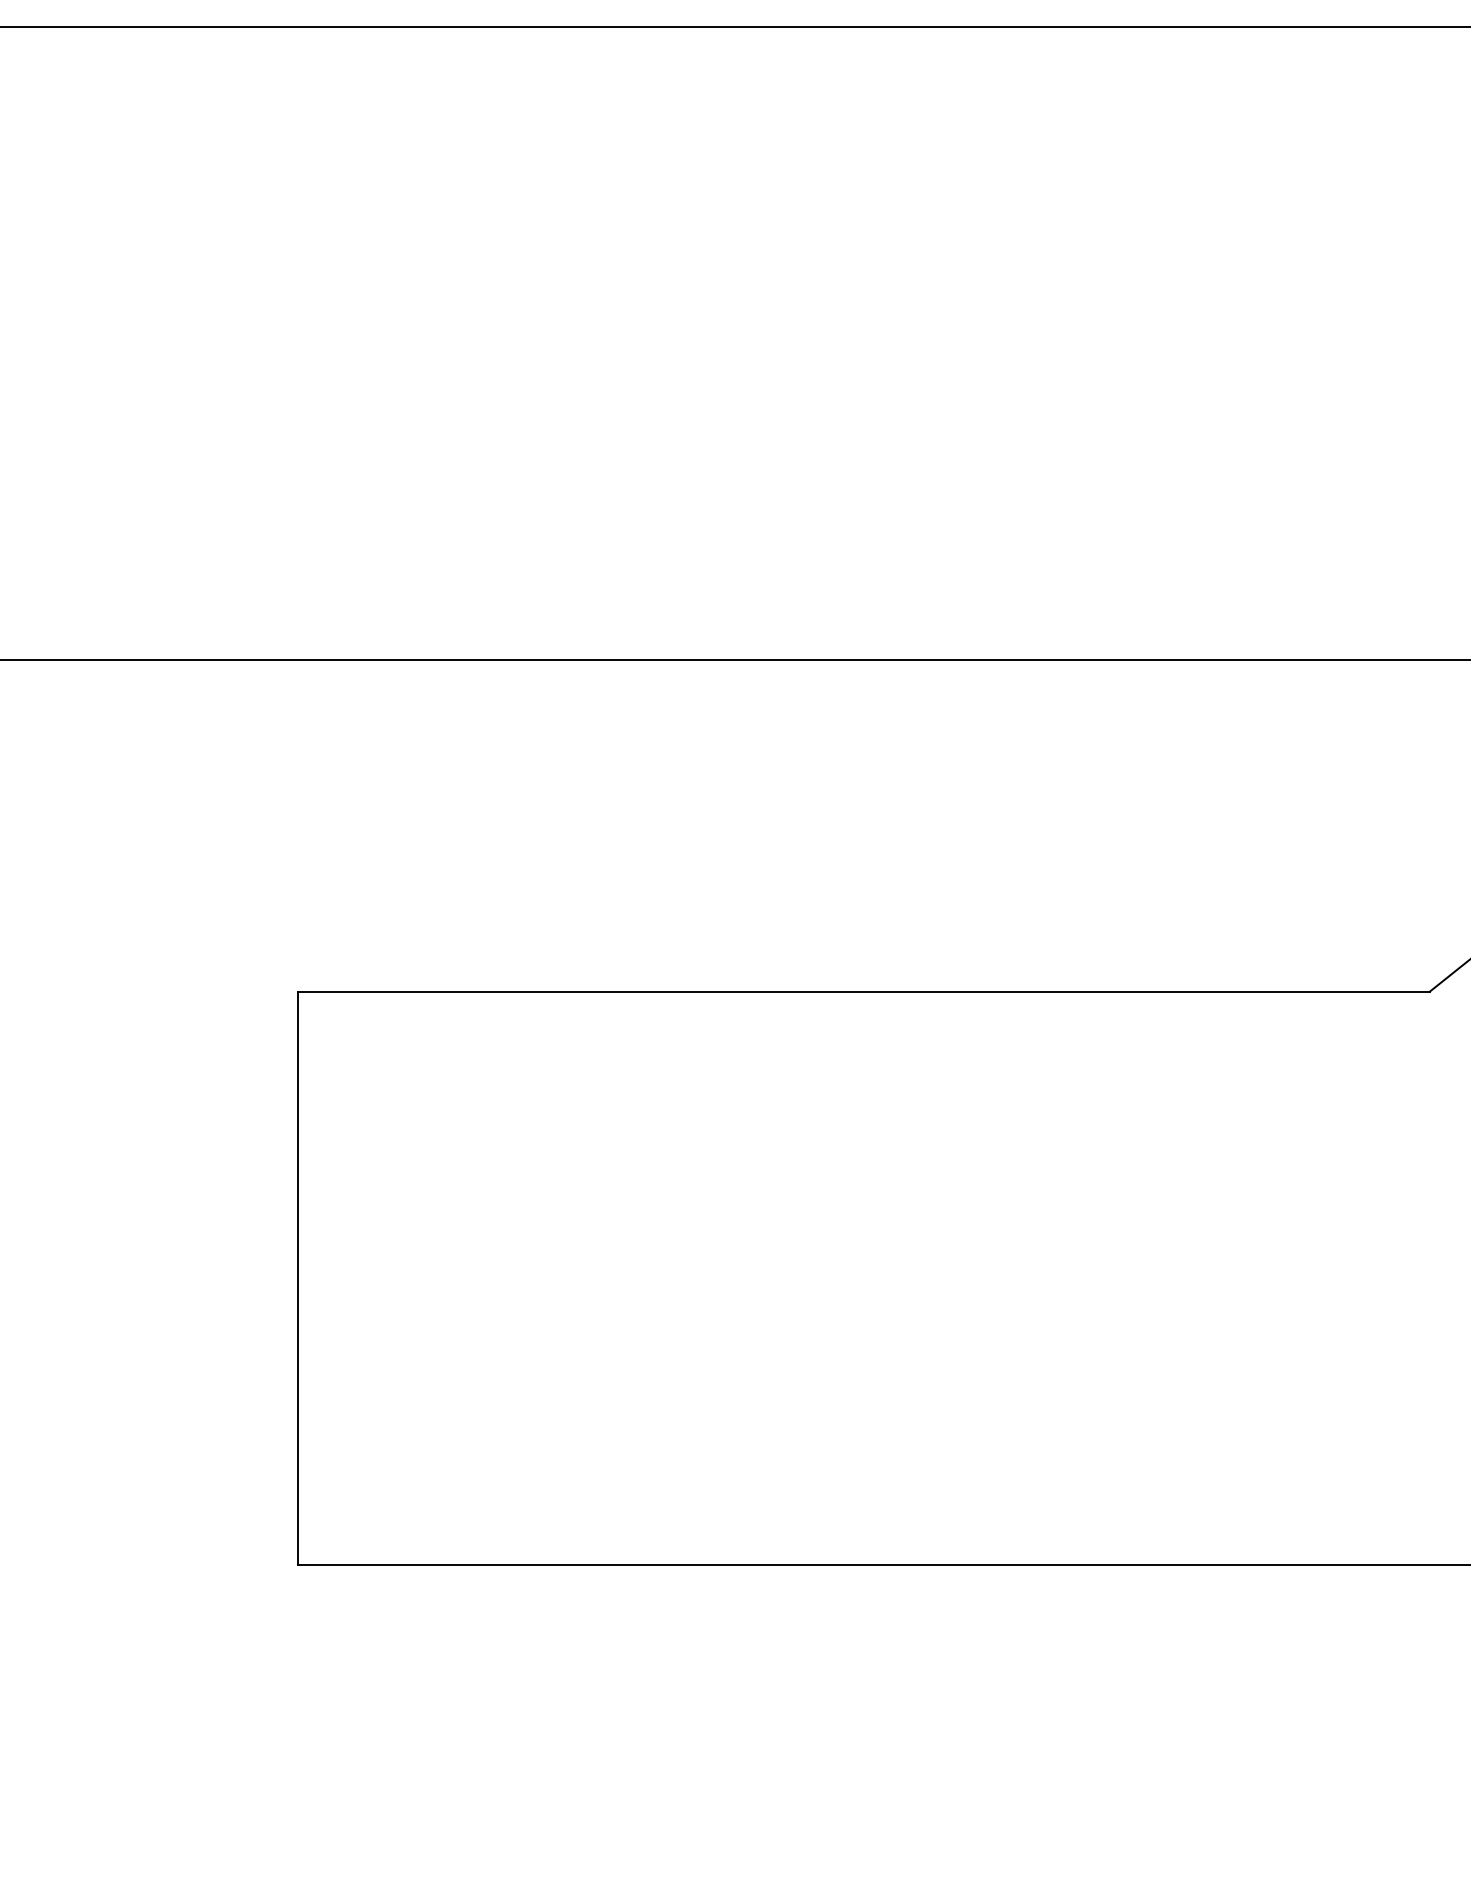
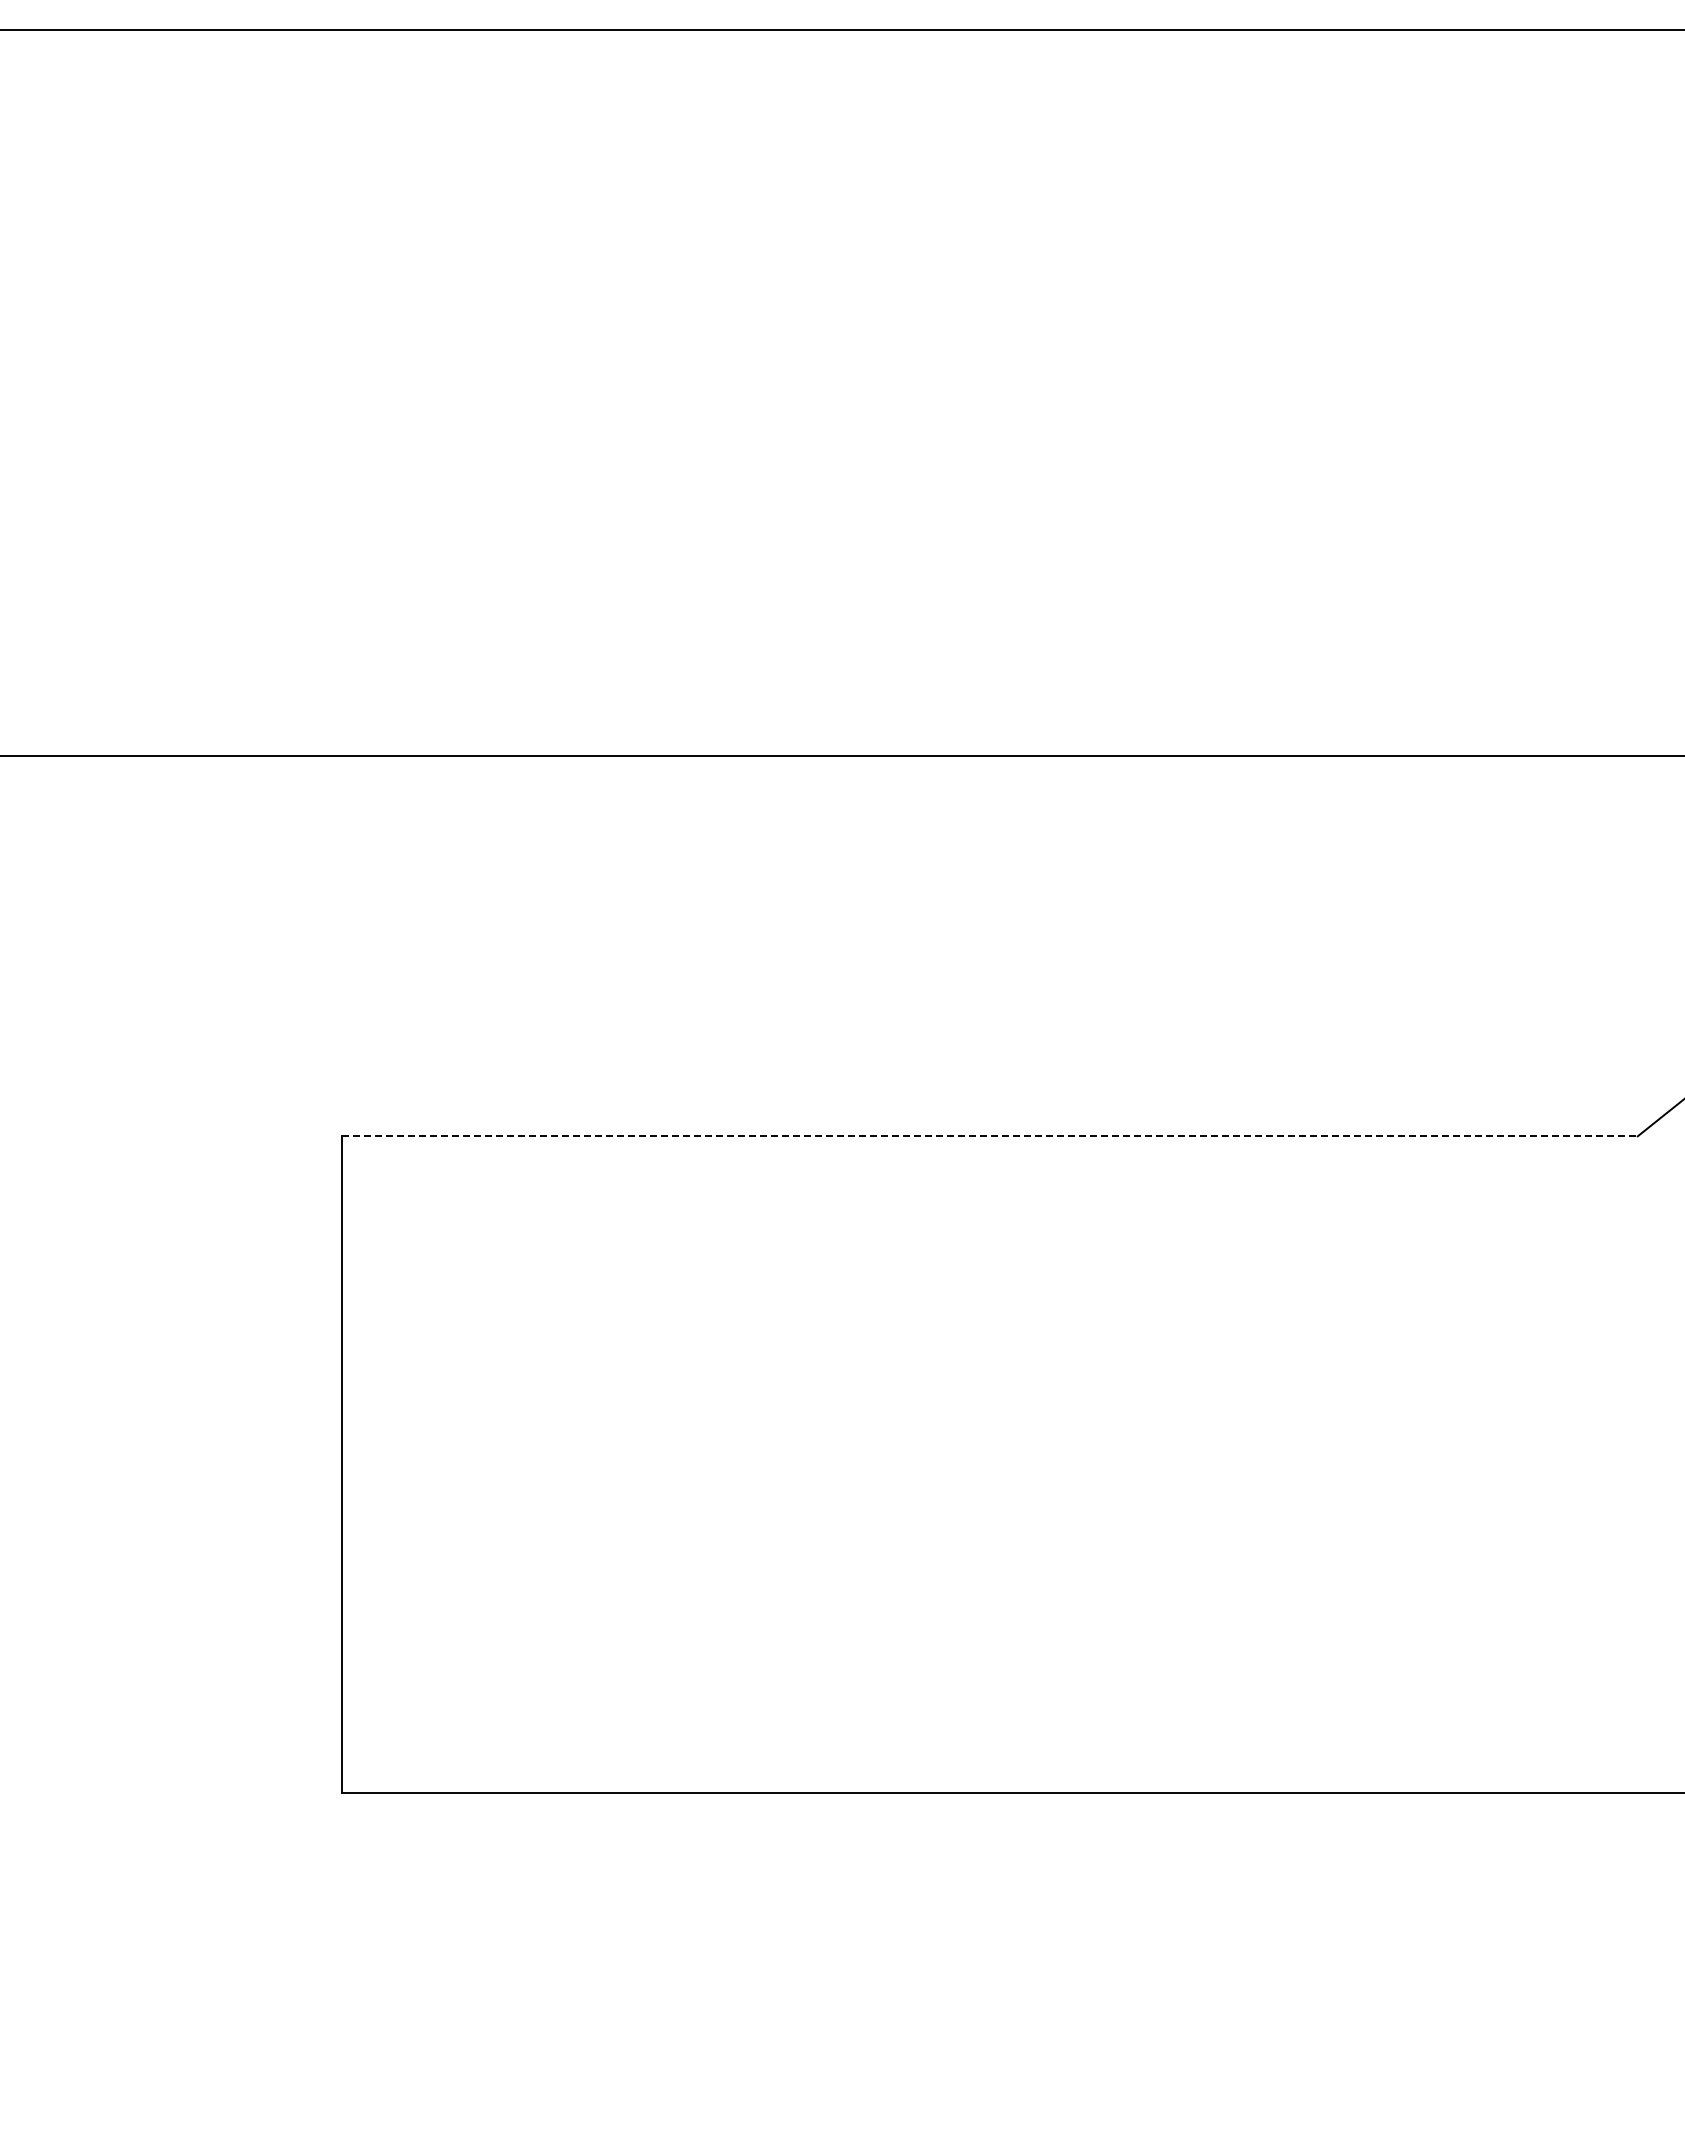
line: (864, 991) -> (990, 1136), solid -> dashed

